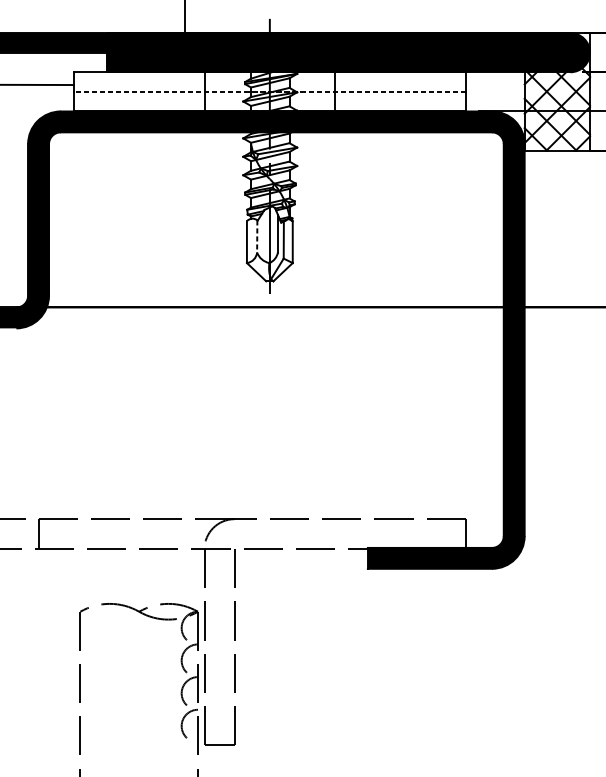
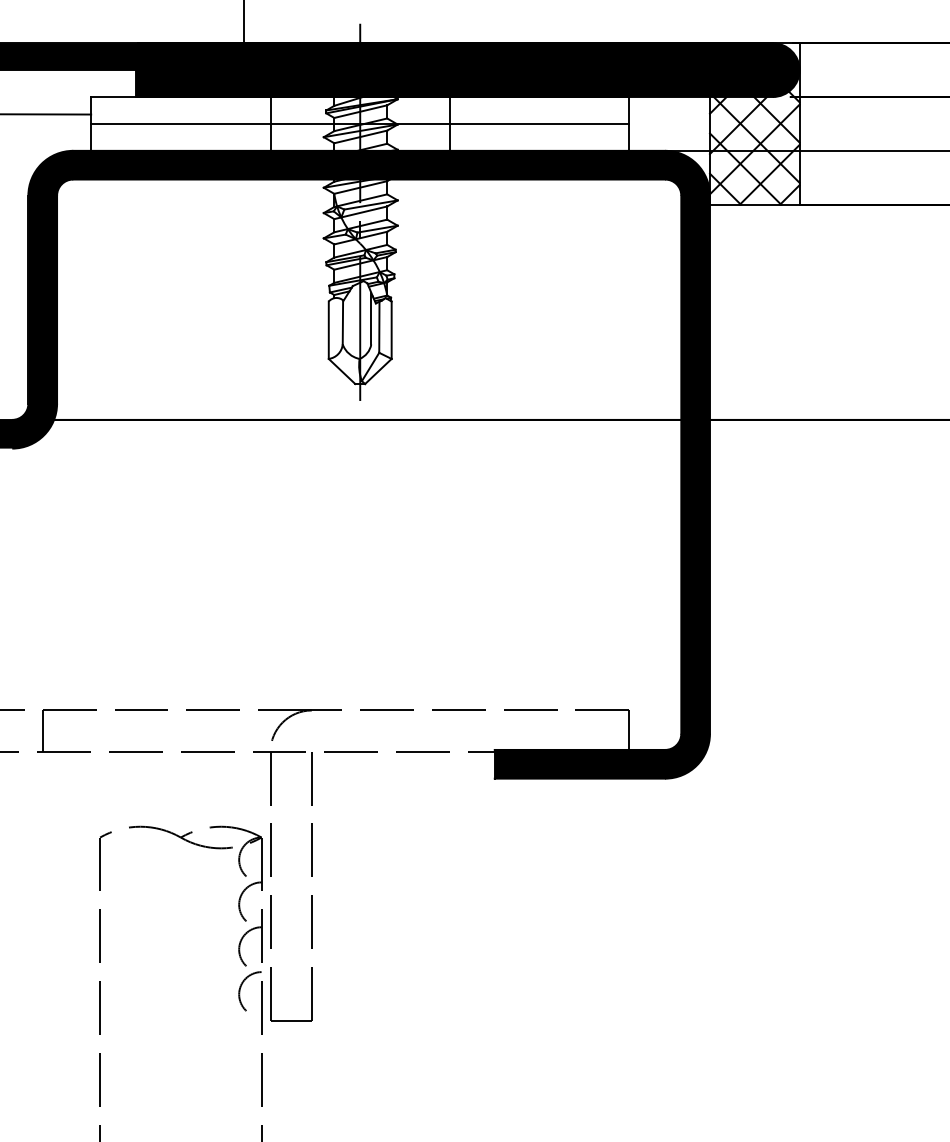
line: (269, 91) -> (359, 123), dashed -> solid
line: (256, 236) -> (342, 322), dashed -> solid

